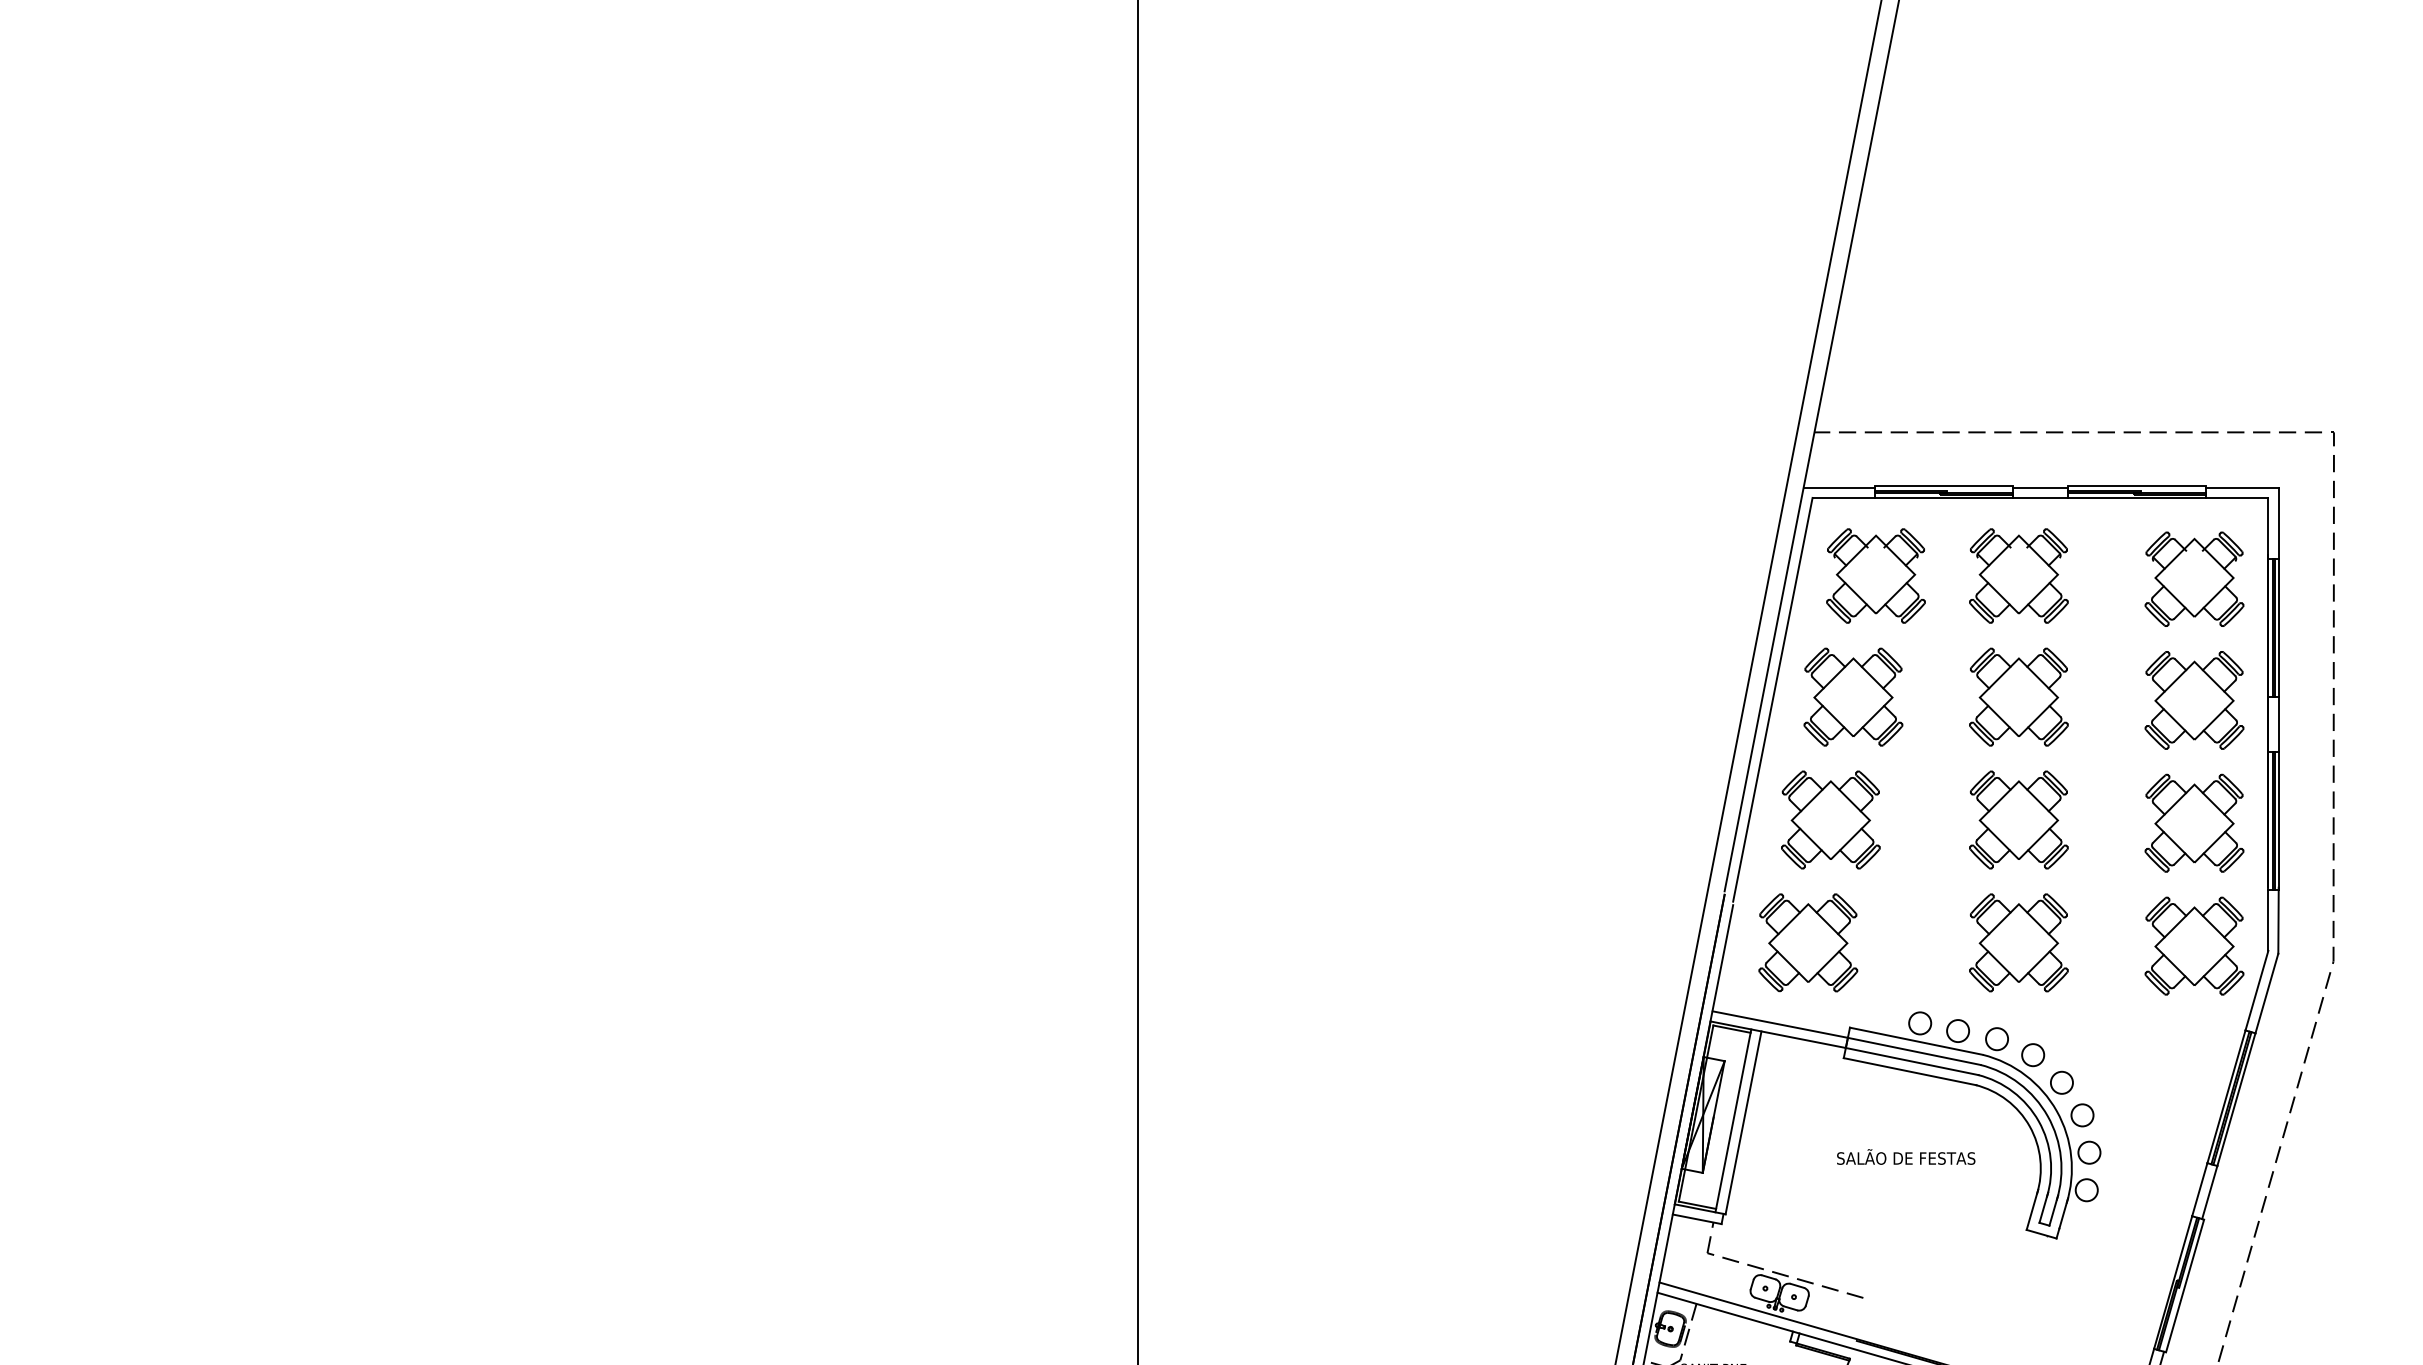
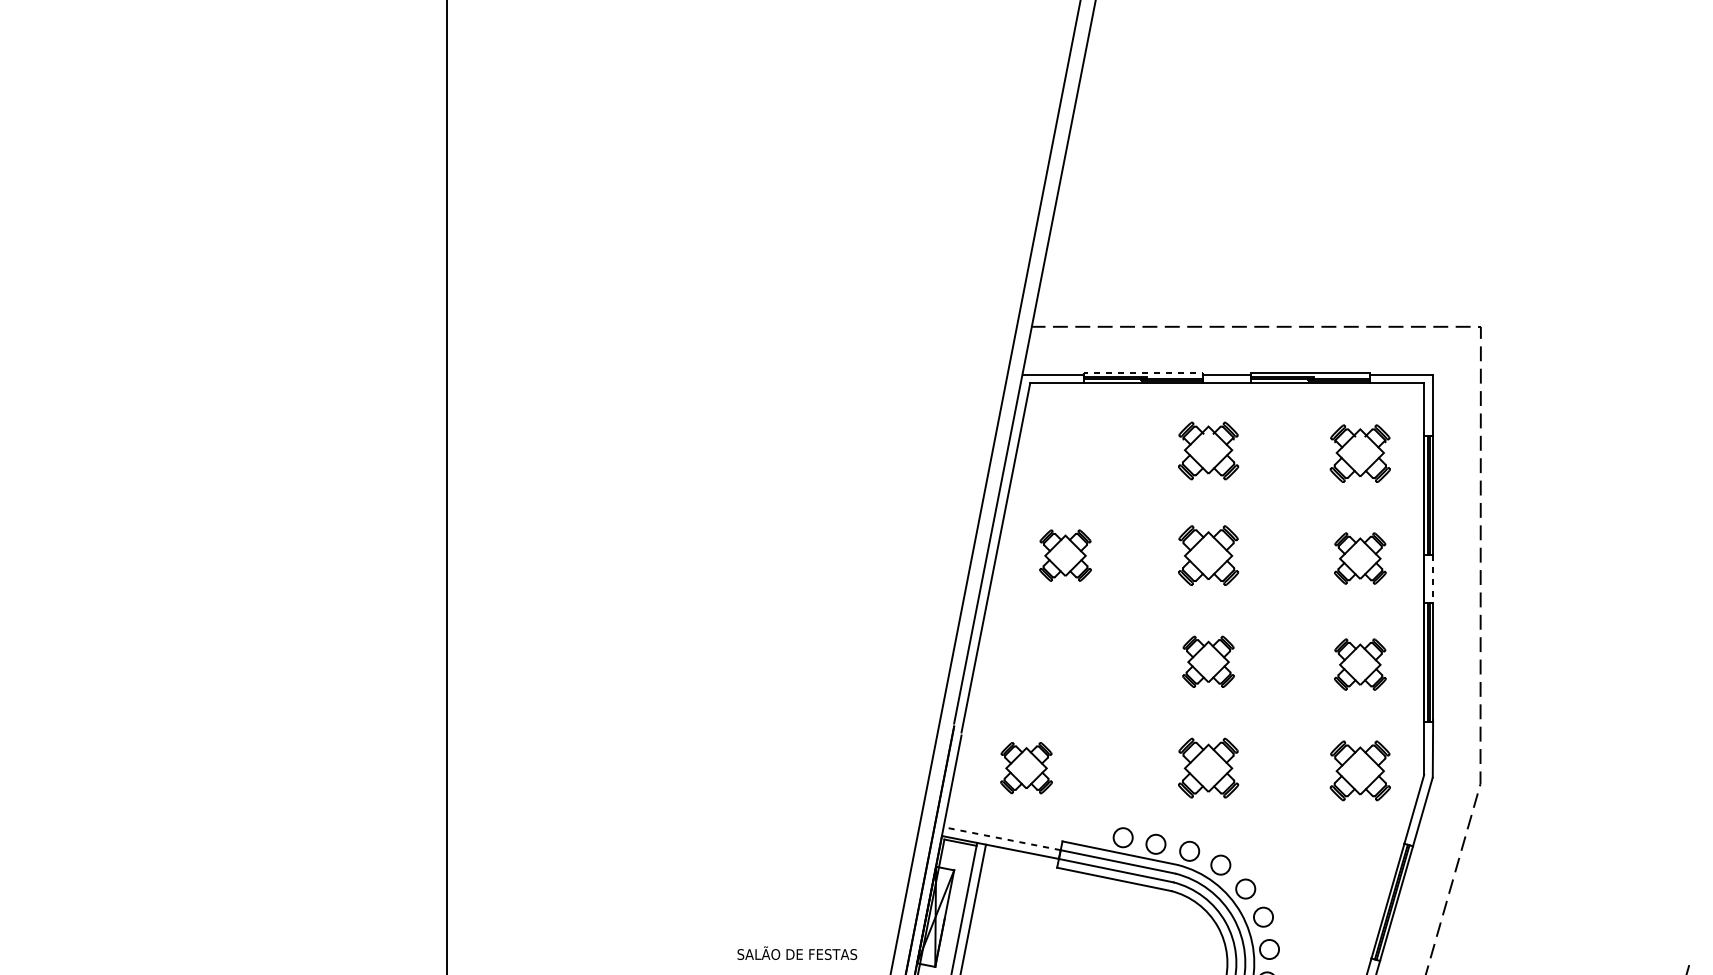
line: (1944, 485) -> (1144, 372), solid -> dashed
part: (1875, 575) -> (1084, 450), removed
part: (2018, 575) -> (1208, 450), size x0.7
part: (2194, 578) -> (1360, 453), size x0.7
part: (1853, 696) -> (1065, 555), size x0.6
part: (2018, 696) -> (1208, 555), size x0.7
part: (2194, 700) -> (1360, 558), size x0.6
line: (2278, 724) -> (1432, 579), solid -> dashed
part: (1830, 819) -> (1045, 661), removed
part: (2018, 819) -> (1208, 661), size x0.6
part: (2194, 822) -> (1360, 664), size x0.6
part: (1808, 942) -> (1026, 767), size x0.6
part: (2018, 942) -> (1208, 767), size x0.7
part: (2194, 945) -> (1360, 770), size x0.7
line: (1780, 1024) -> (1002, 838), solid -> dashed
text: (1906, 1156) -> (797, 952), moved

